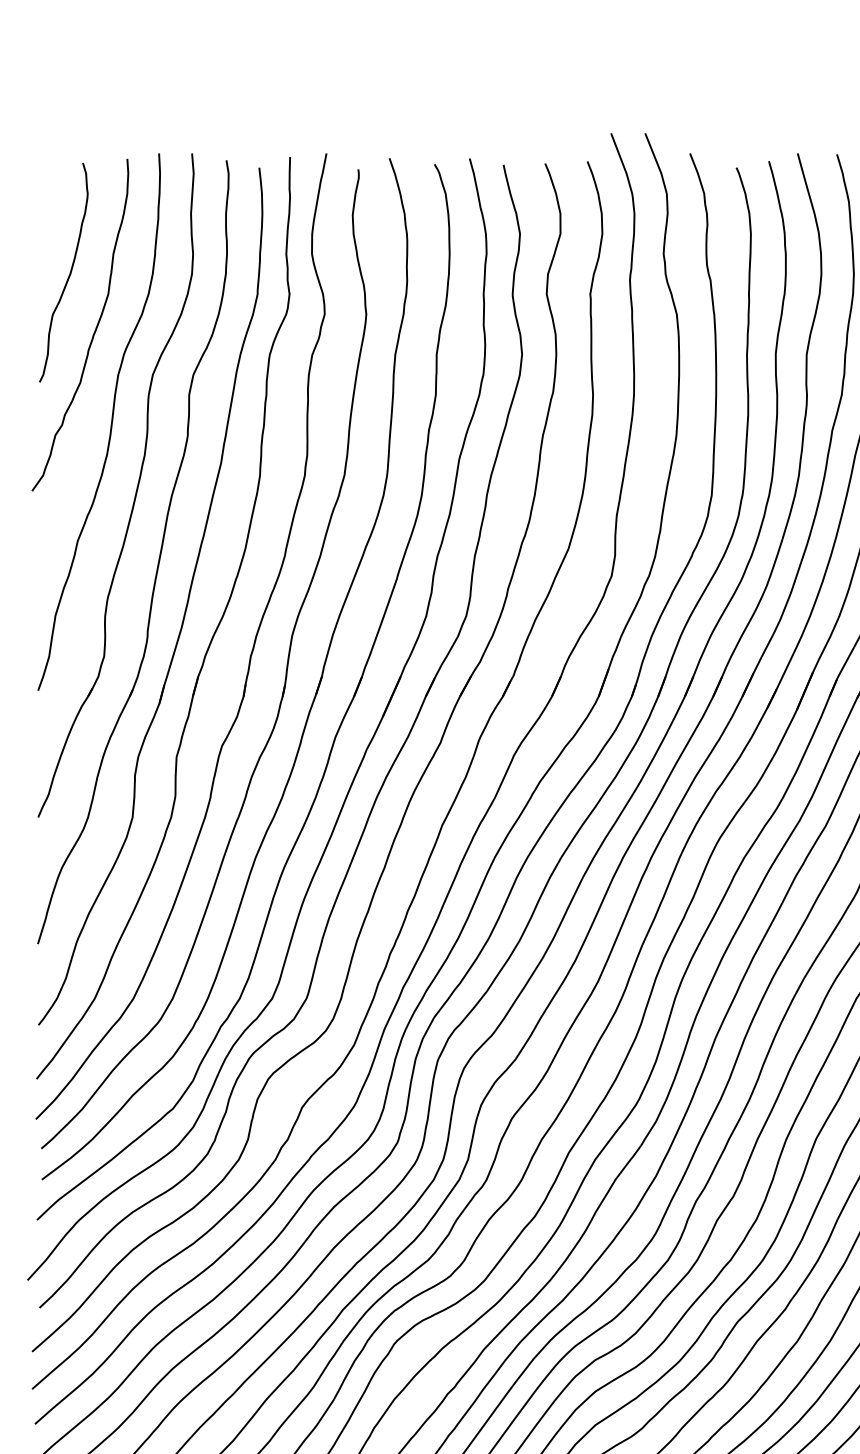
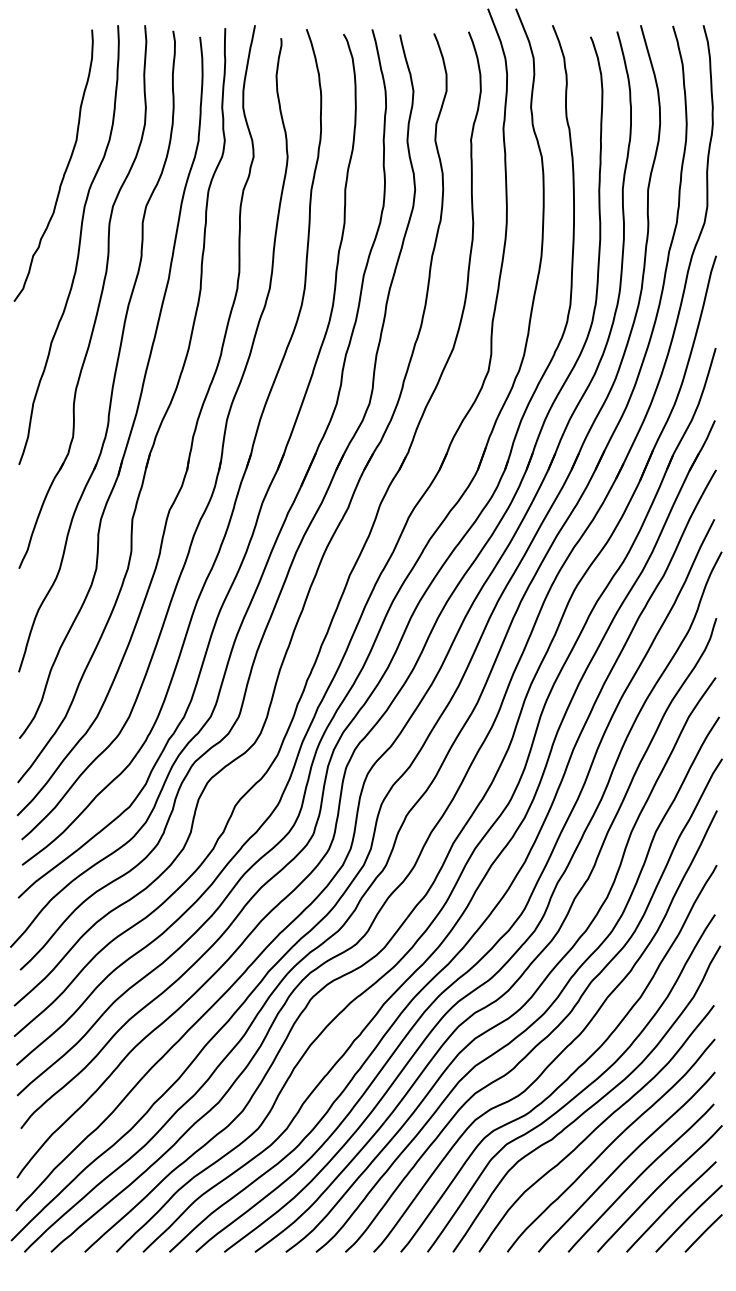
curve: (69, 272) -> (44, 122), removed

